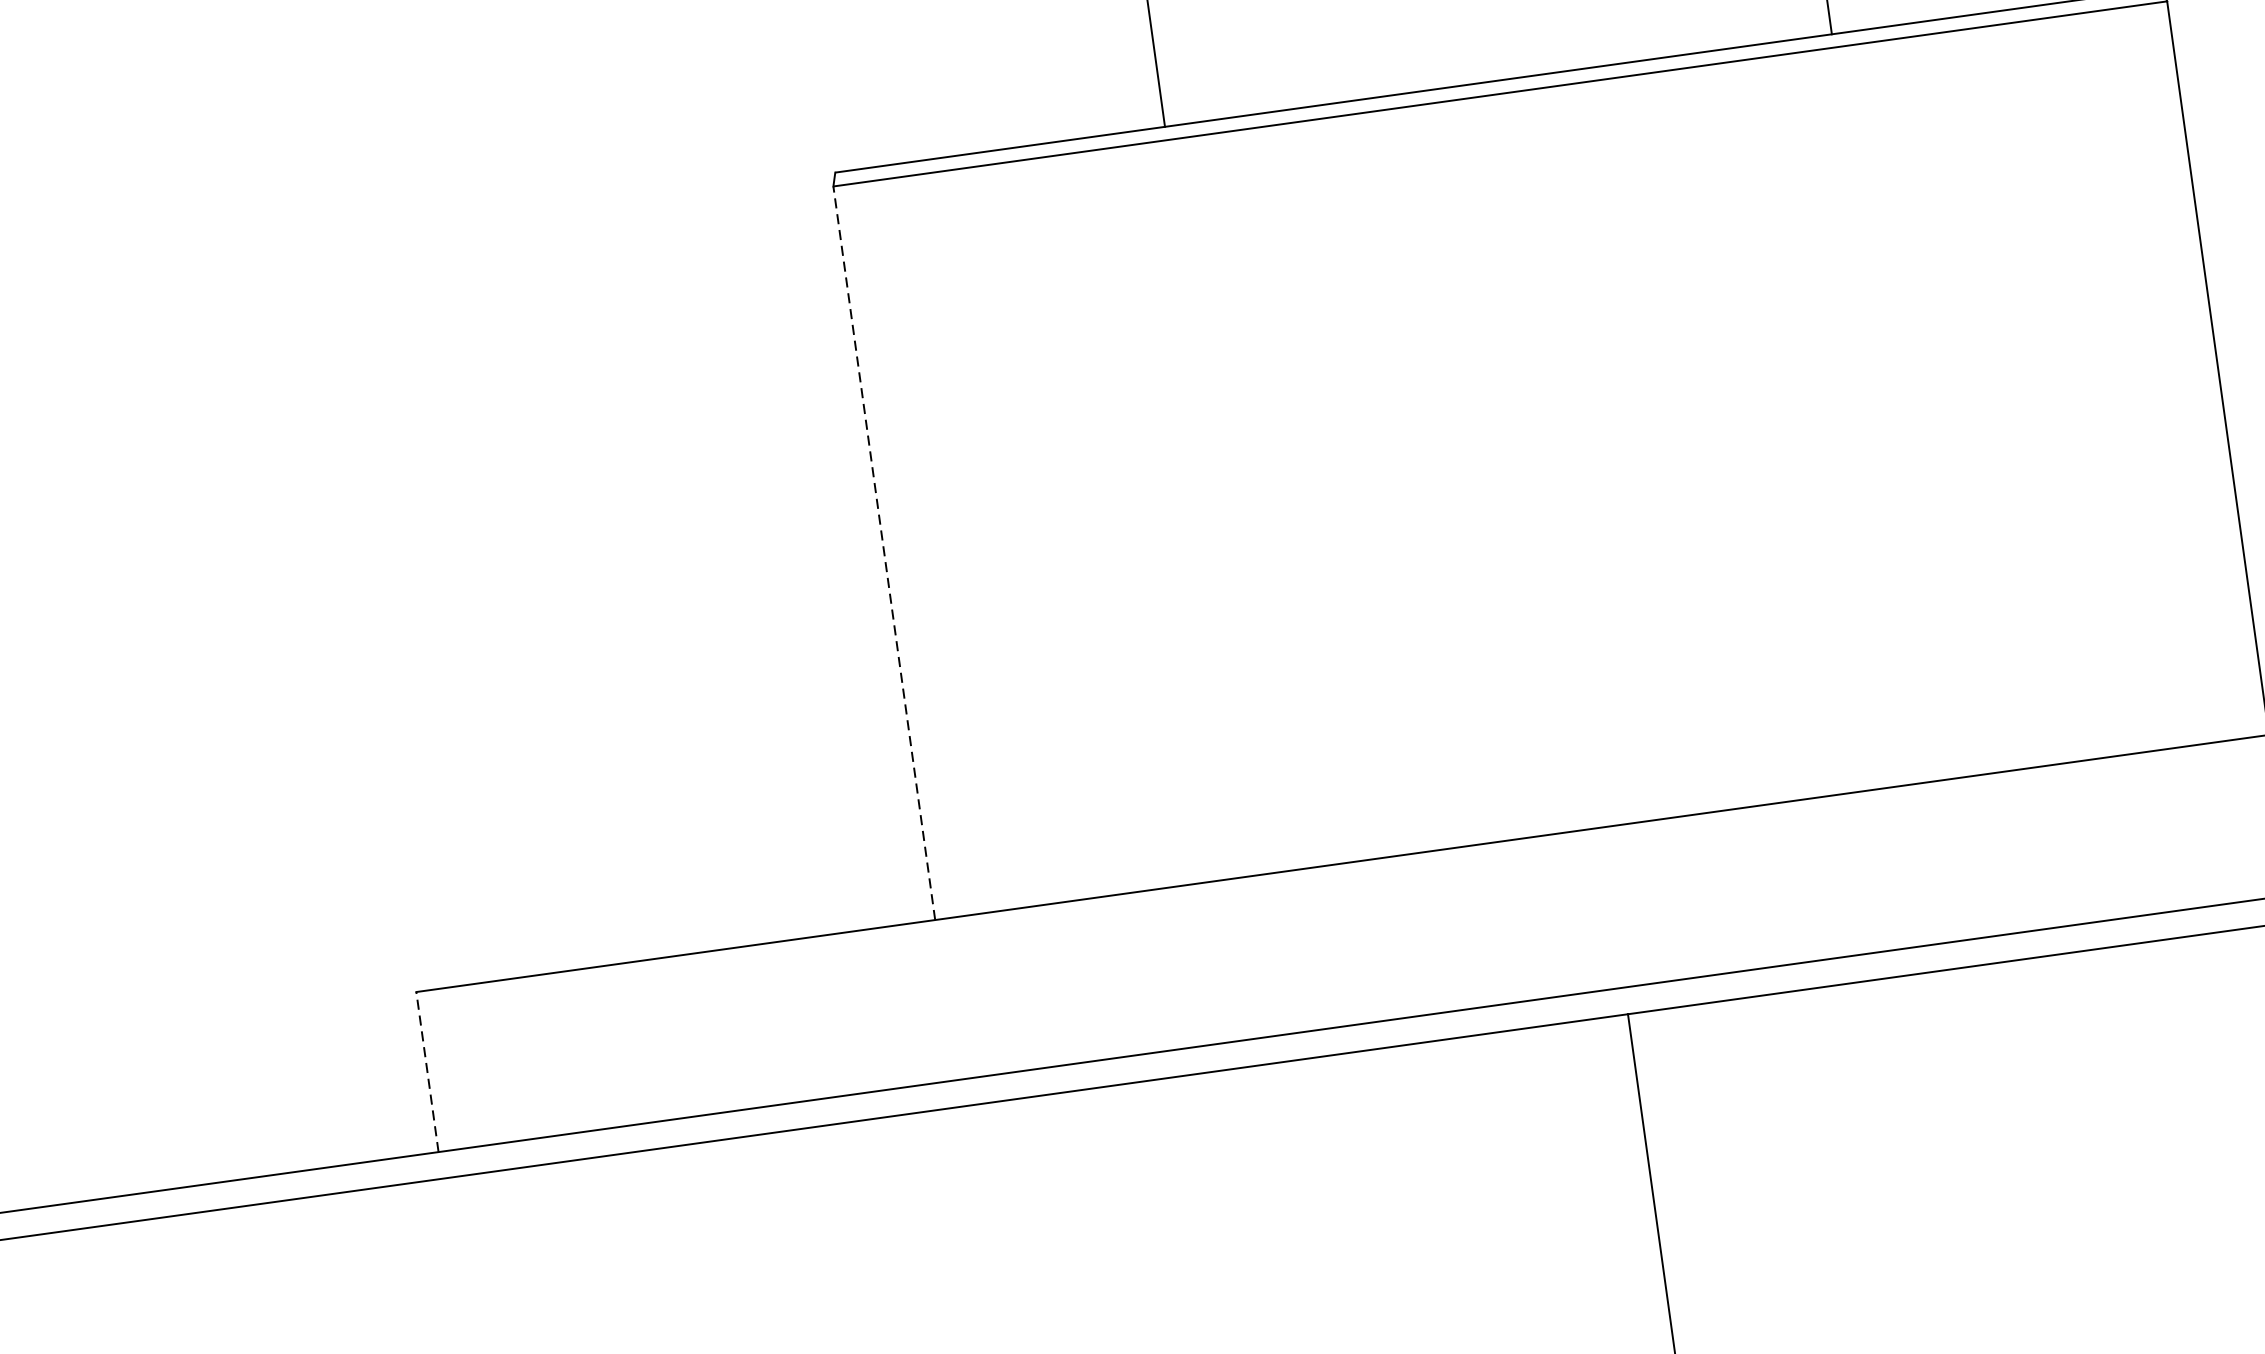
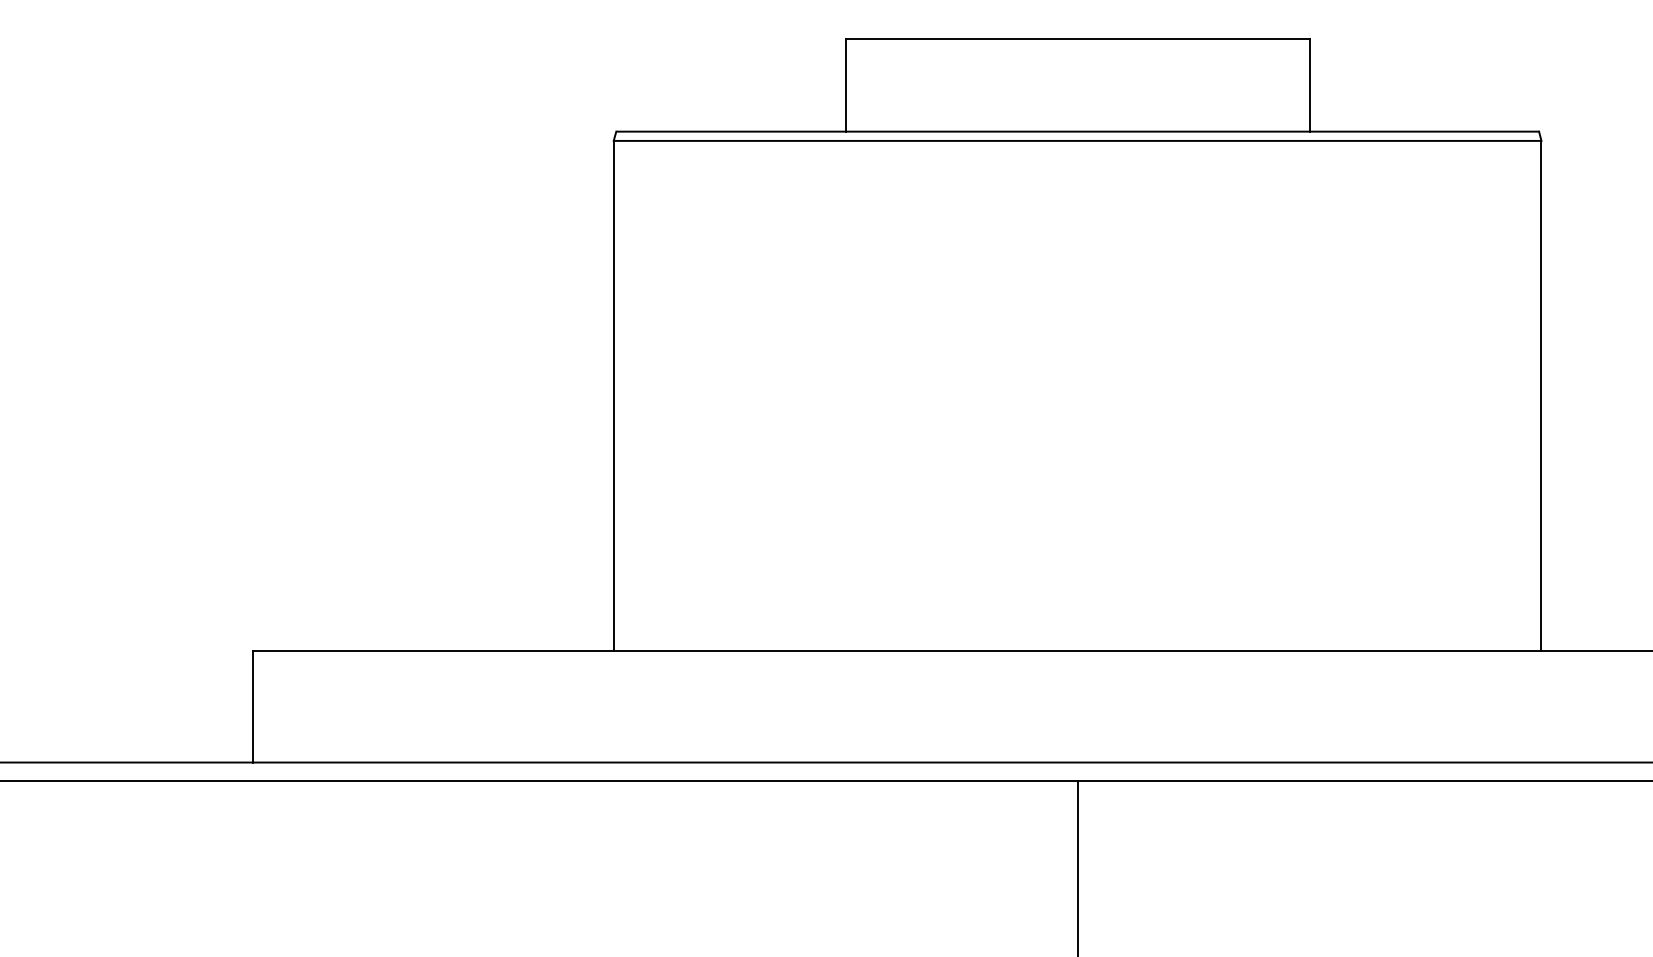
line: (883, 552) -> (613, 395), dashed -> solid
line: (426, 1071) -> (252, 706), dashed -> solid

